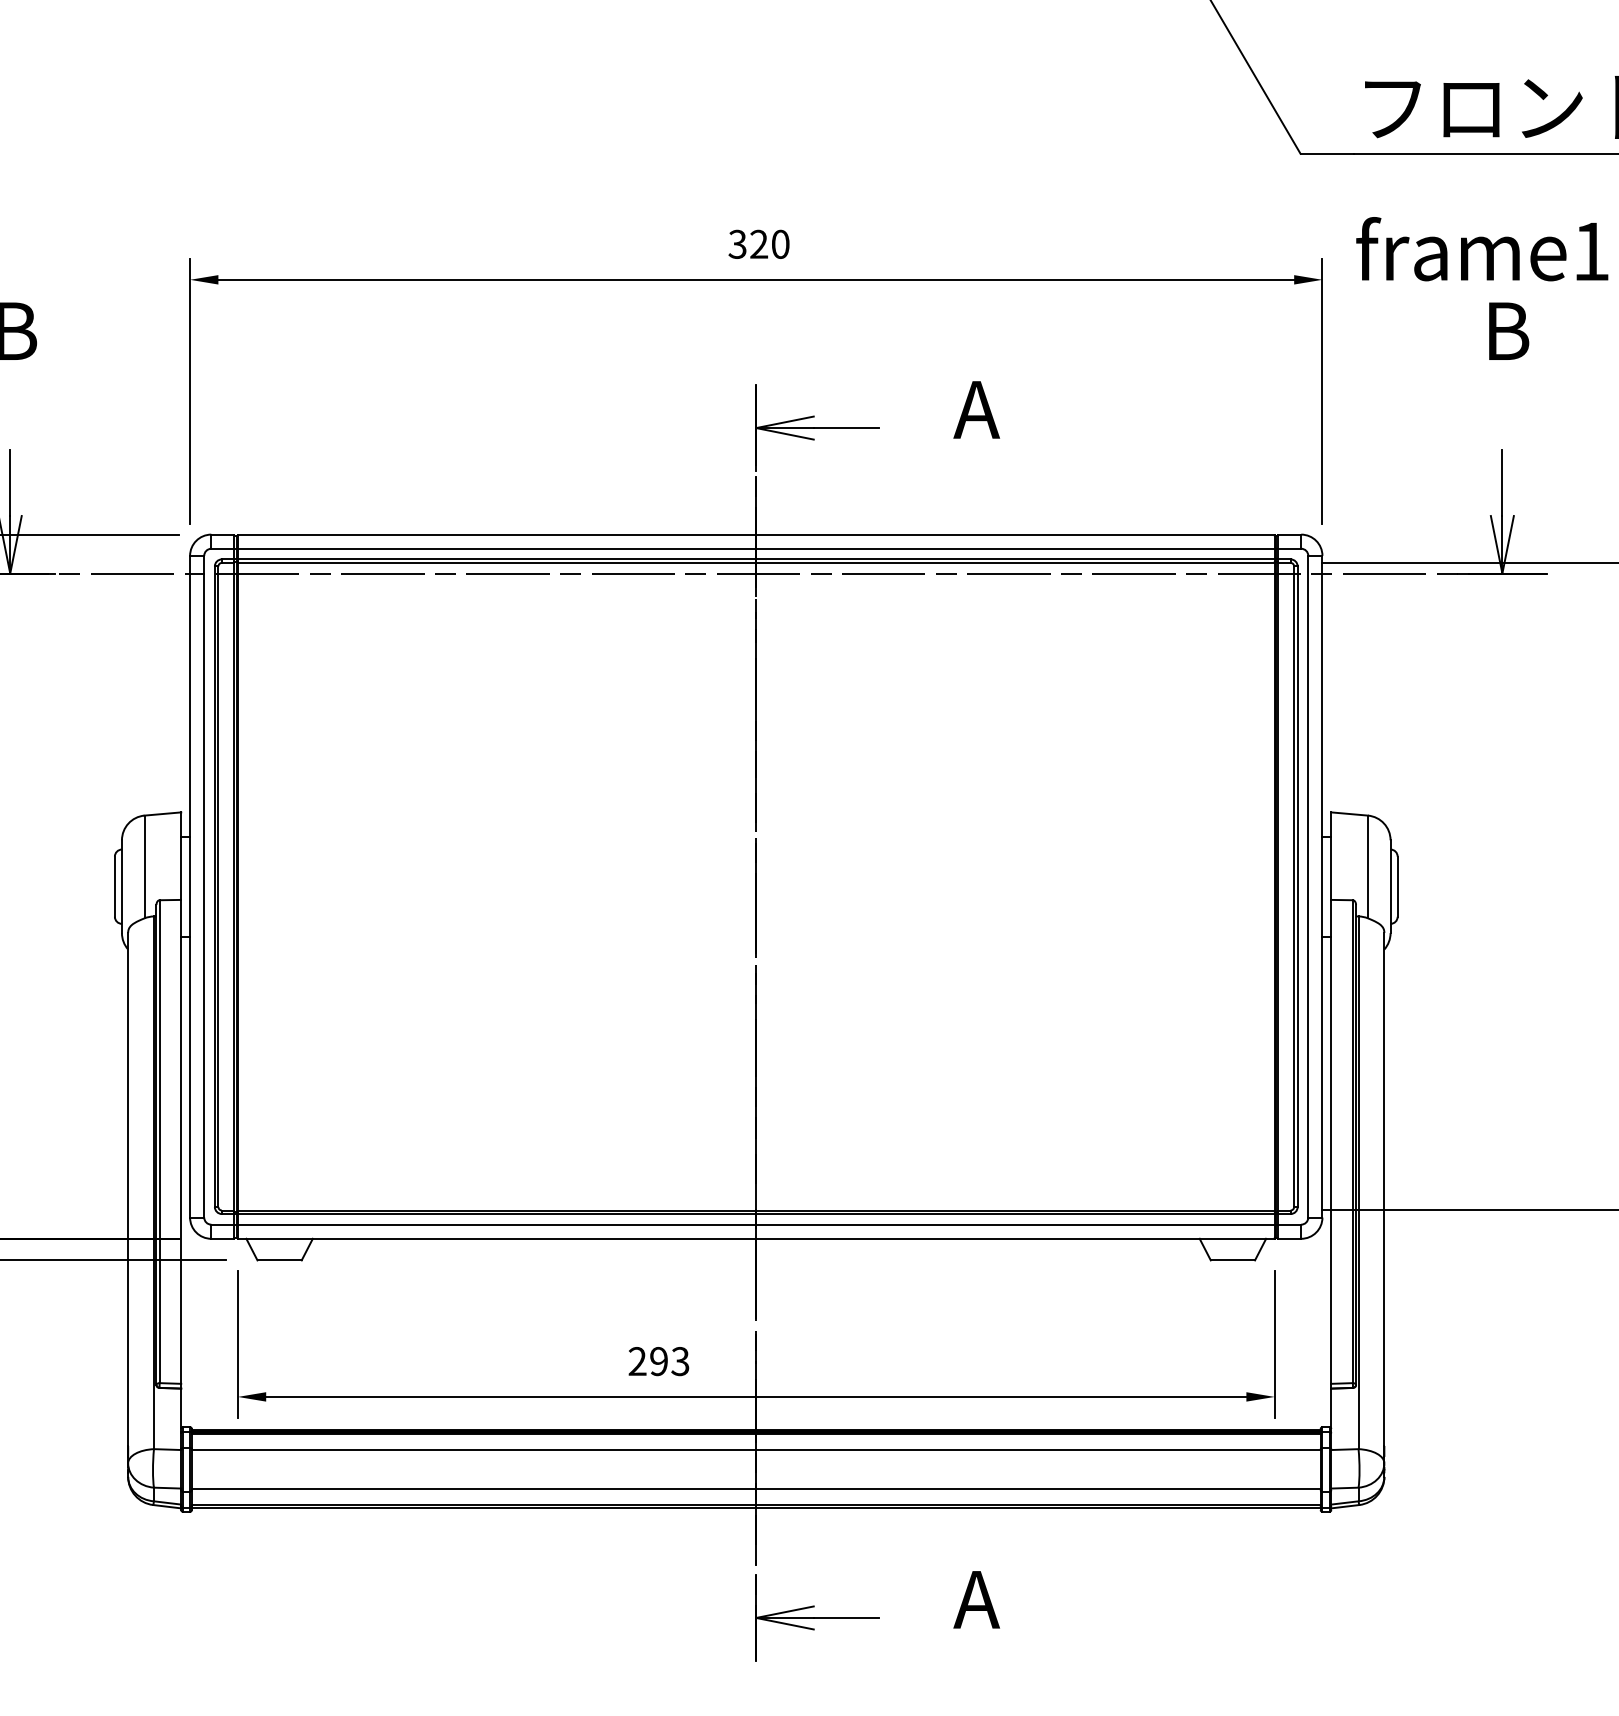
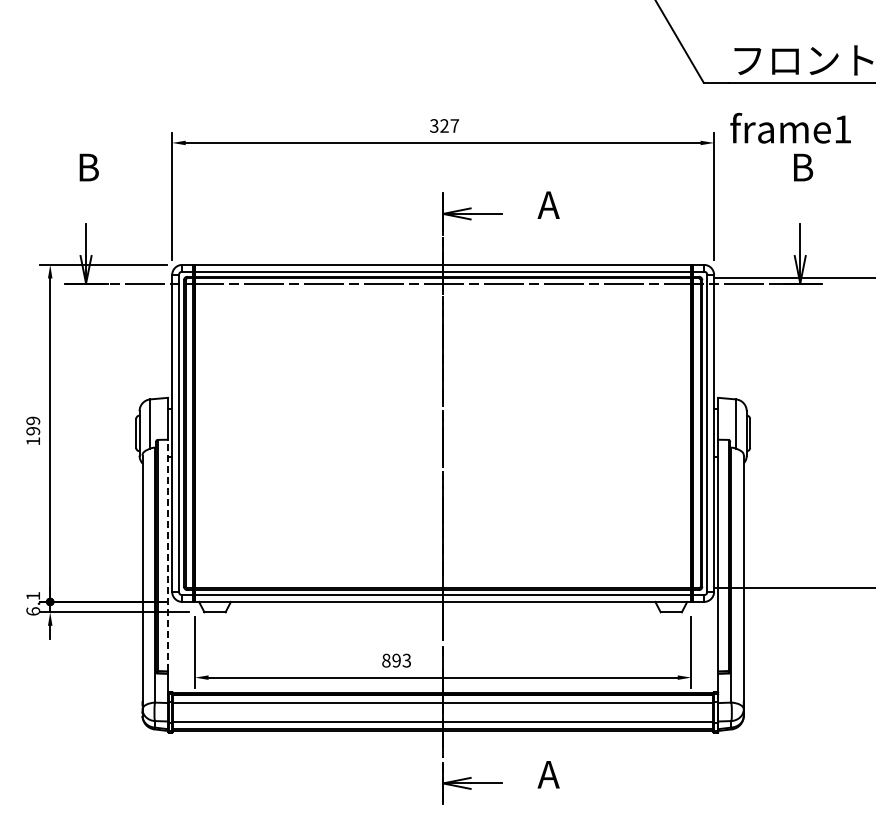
text: (779, 243) -> (454, 125), 320 -> 327
line: (180, 1141) -> (167, 555), solid -> dashed
text: (637, 1361) -> (386, 660), 293 -> 893

